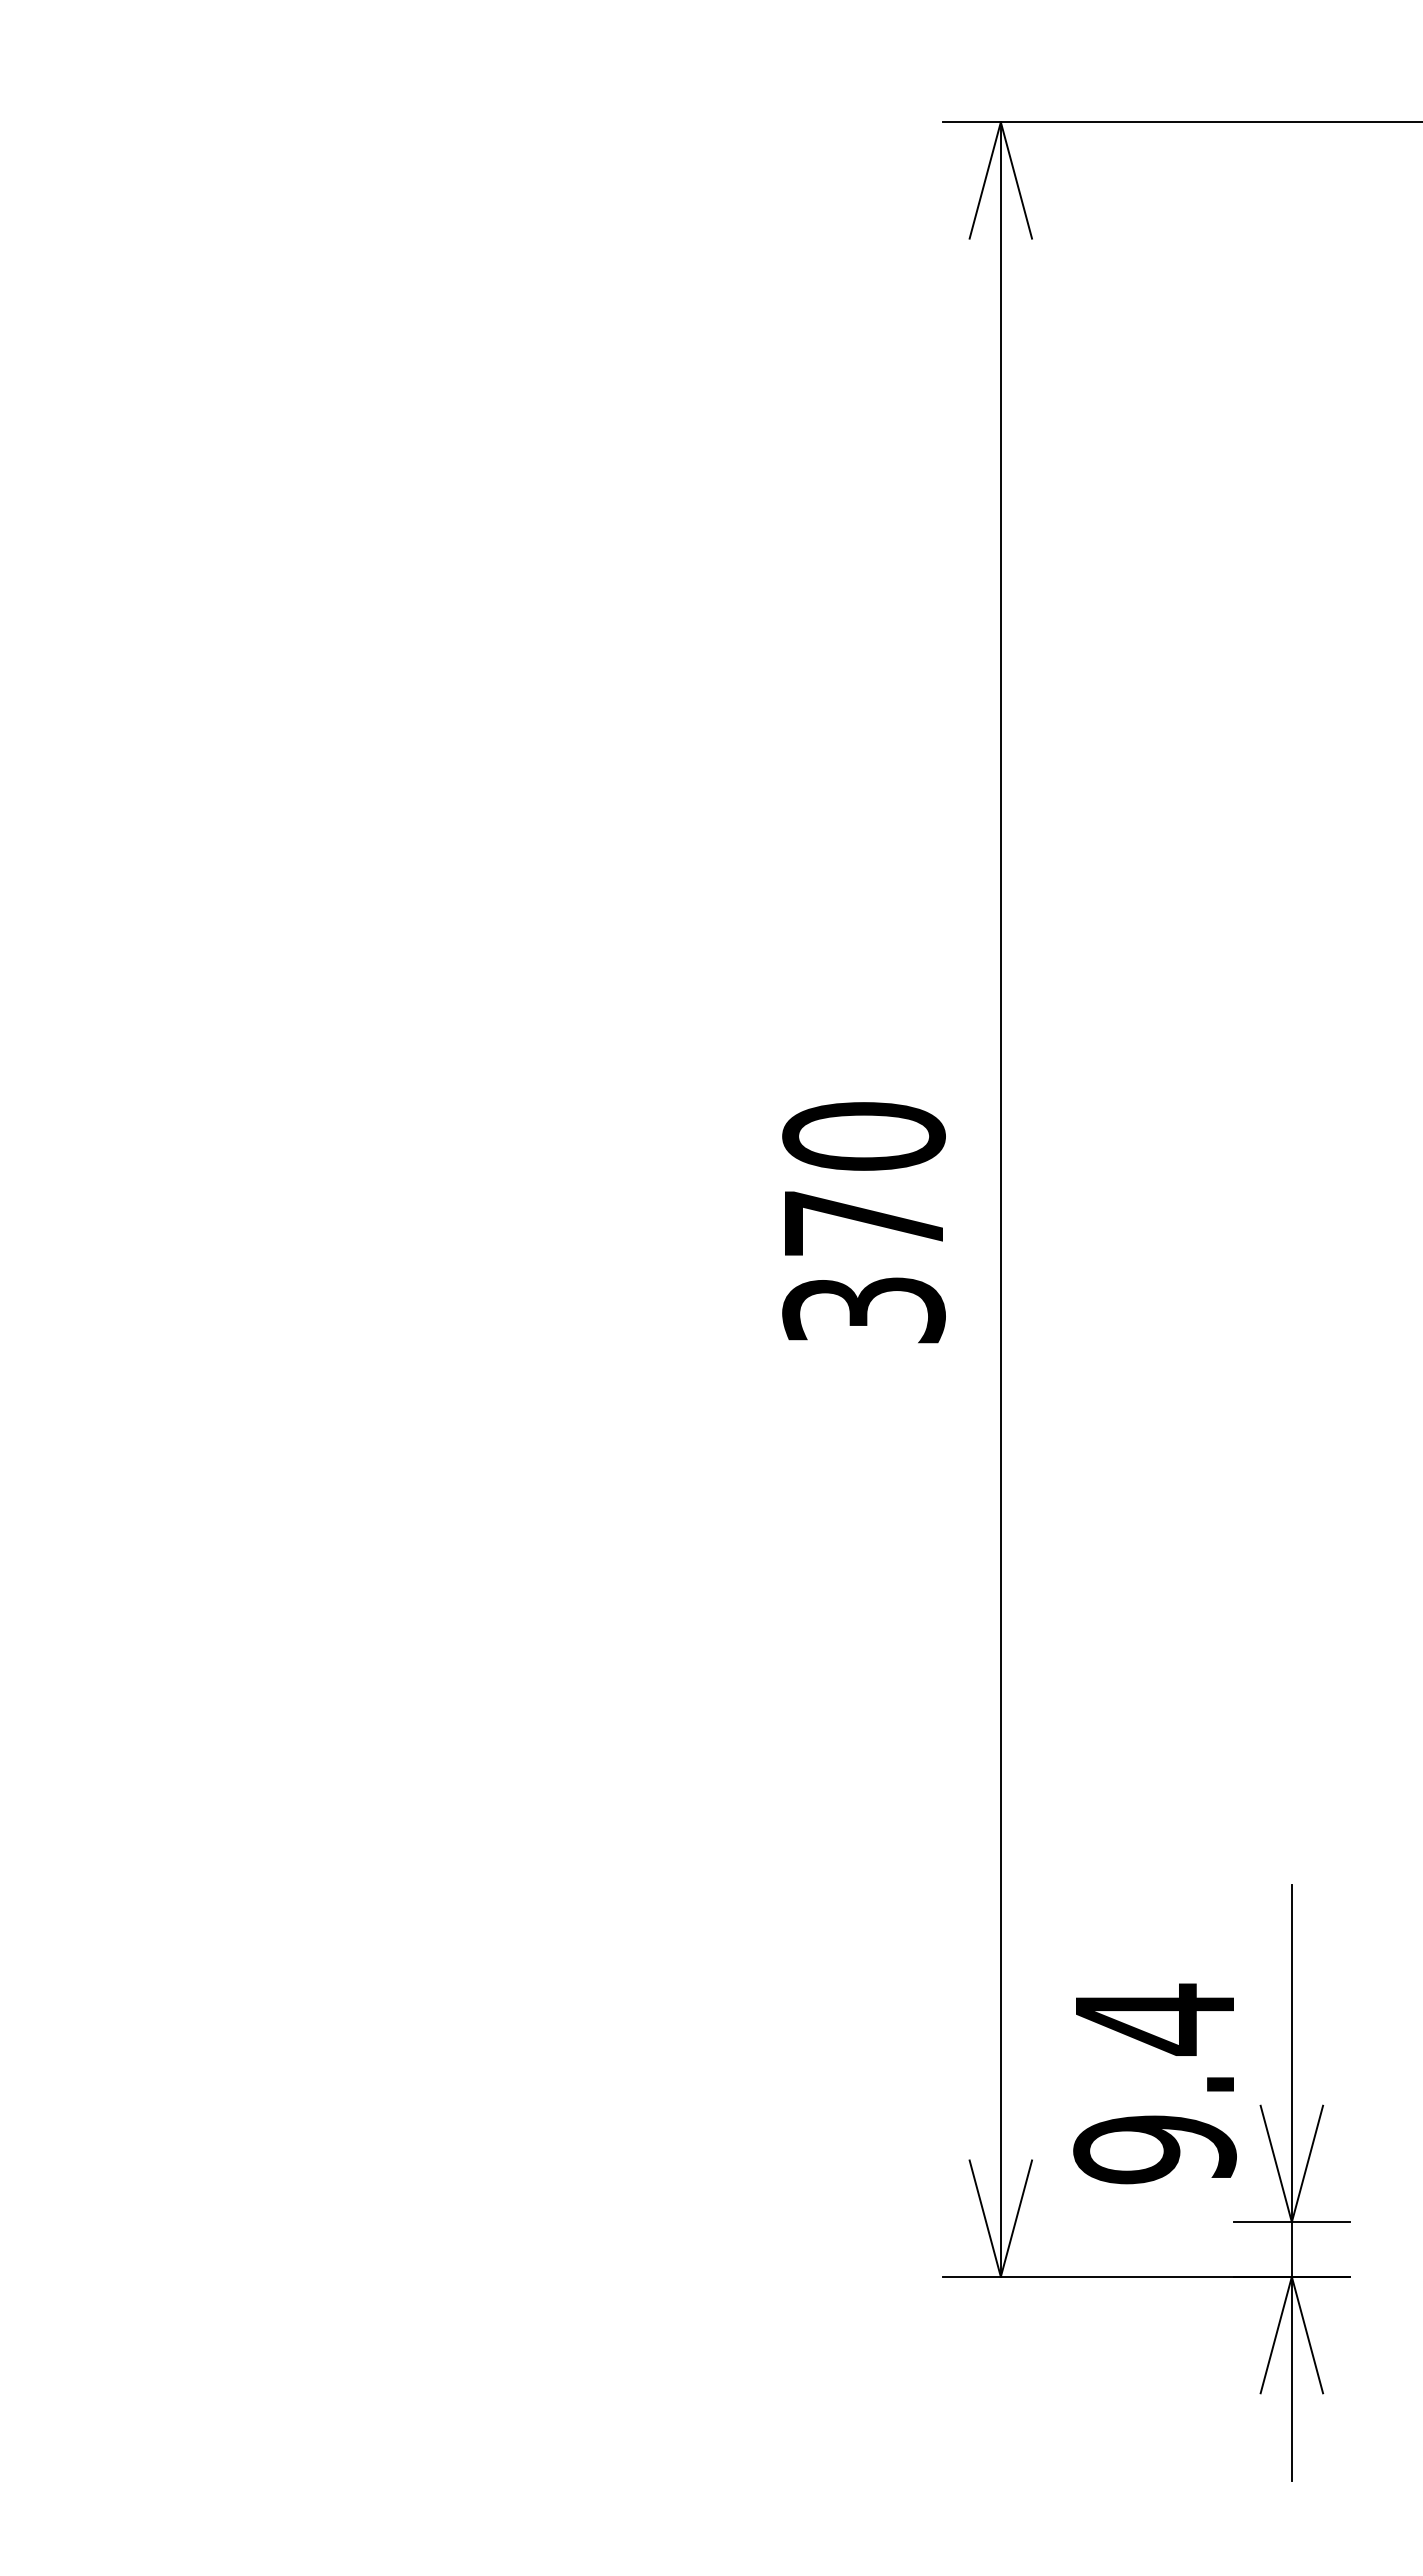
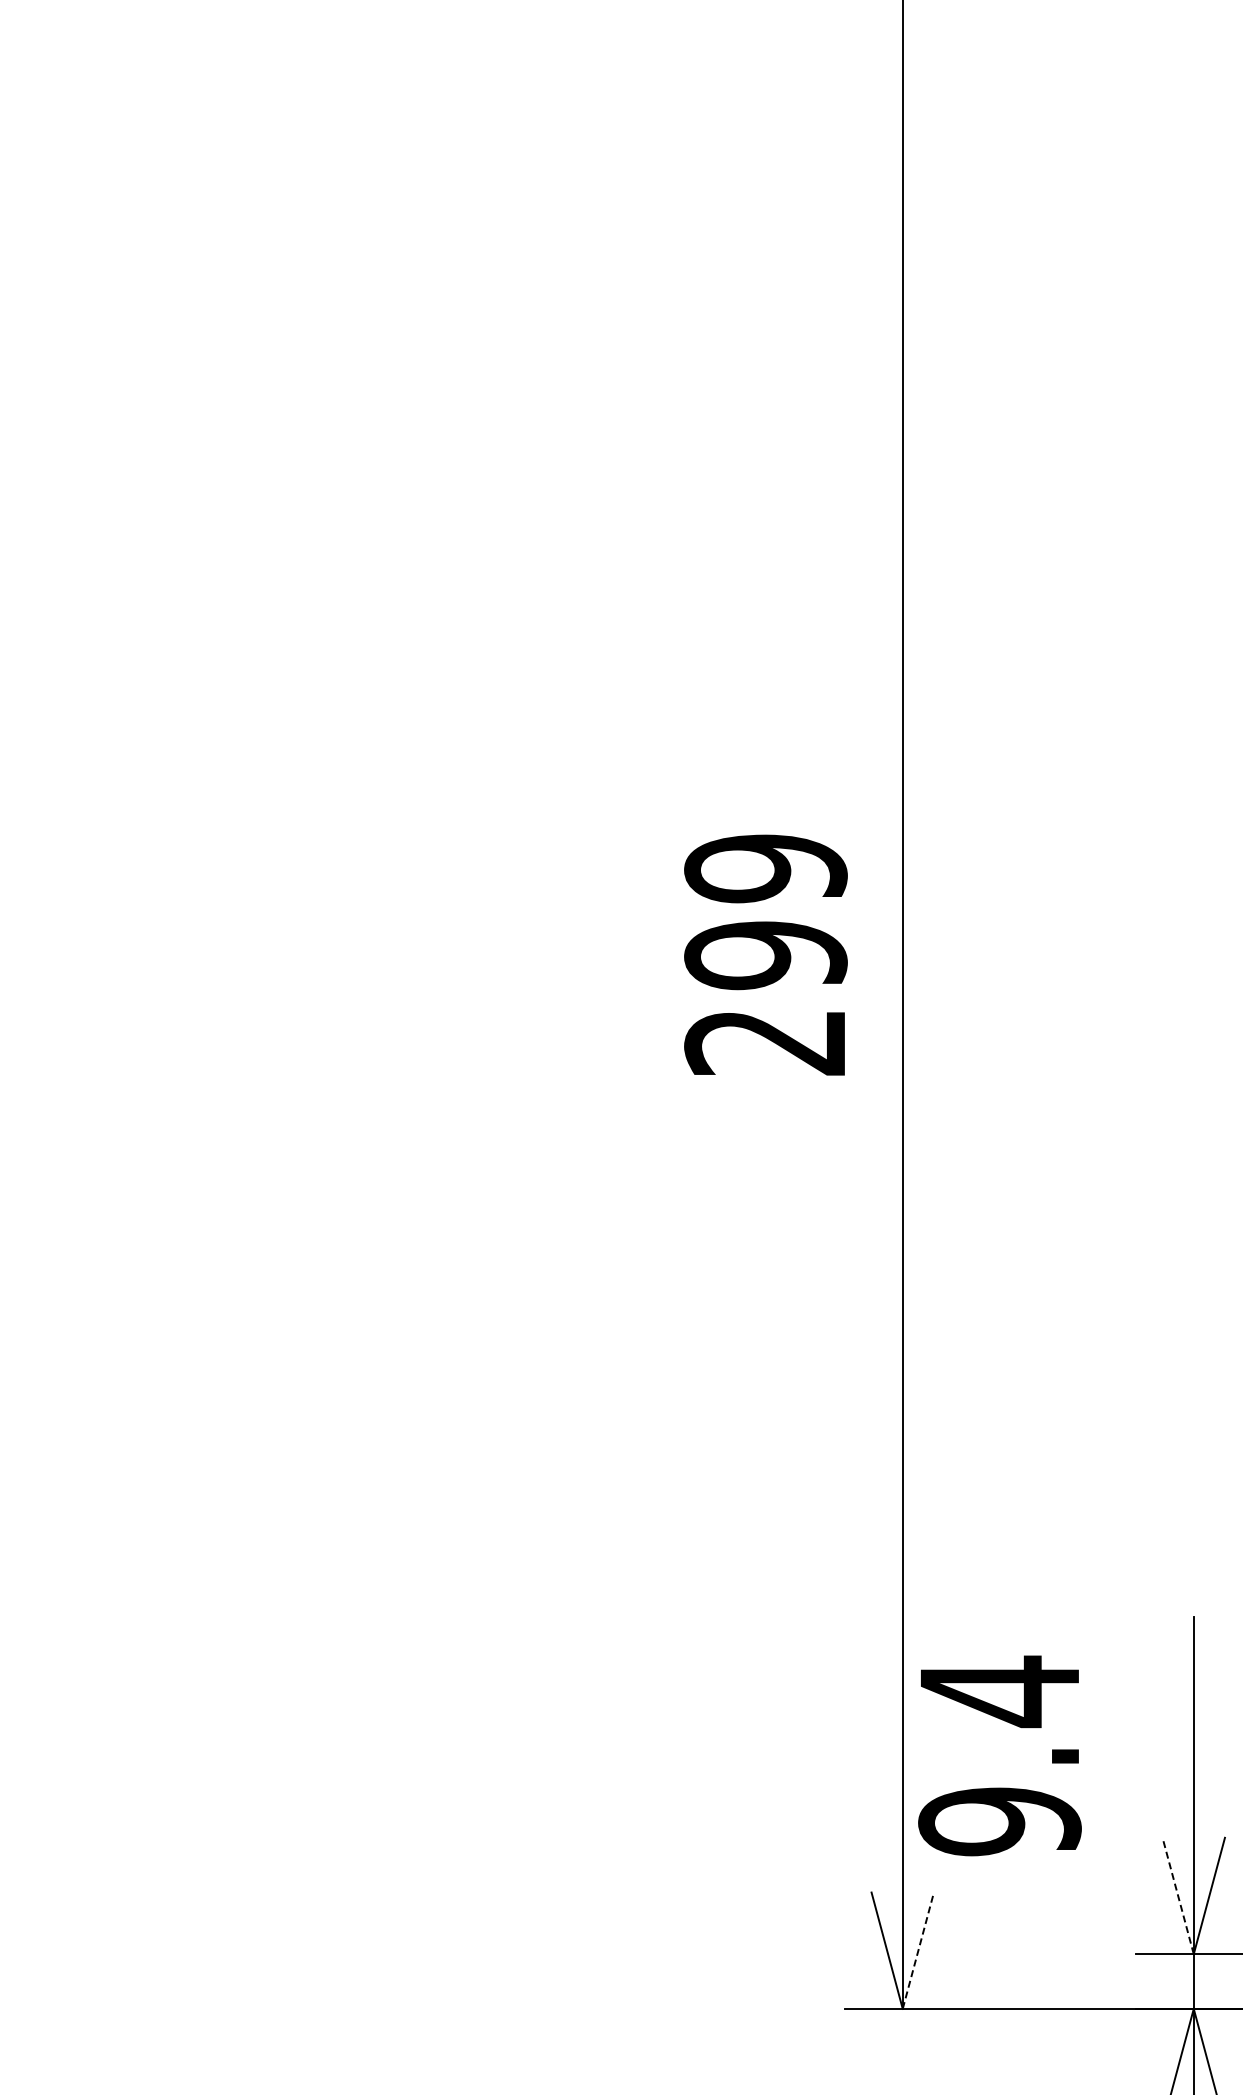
text: (863, 1222) -> (765, 954), 370 -> 299
text: (1154, 2083) -> (999, 1755), moved
line: (1276, 2163) -> (1178, 1895), solid -> dashed
line: (1016, 2218) -> (918, 1950), solid -> dashed

